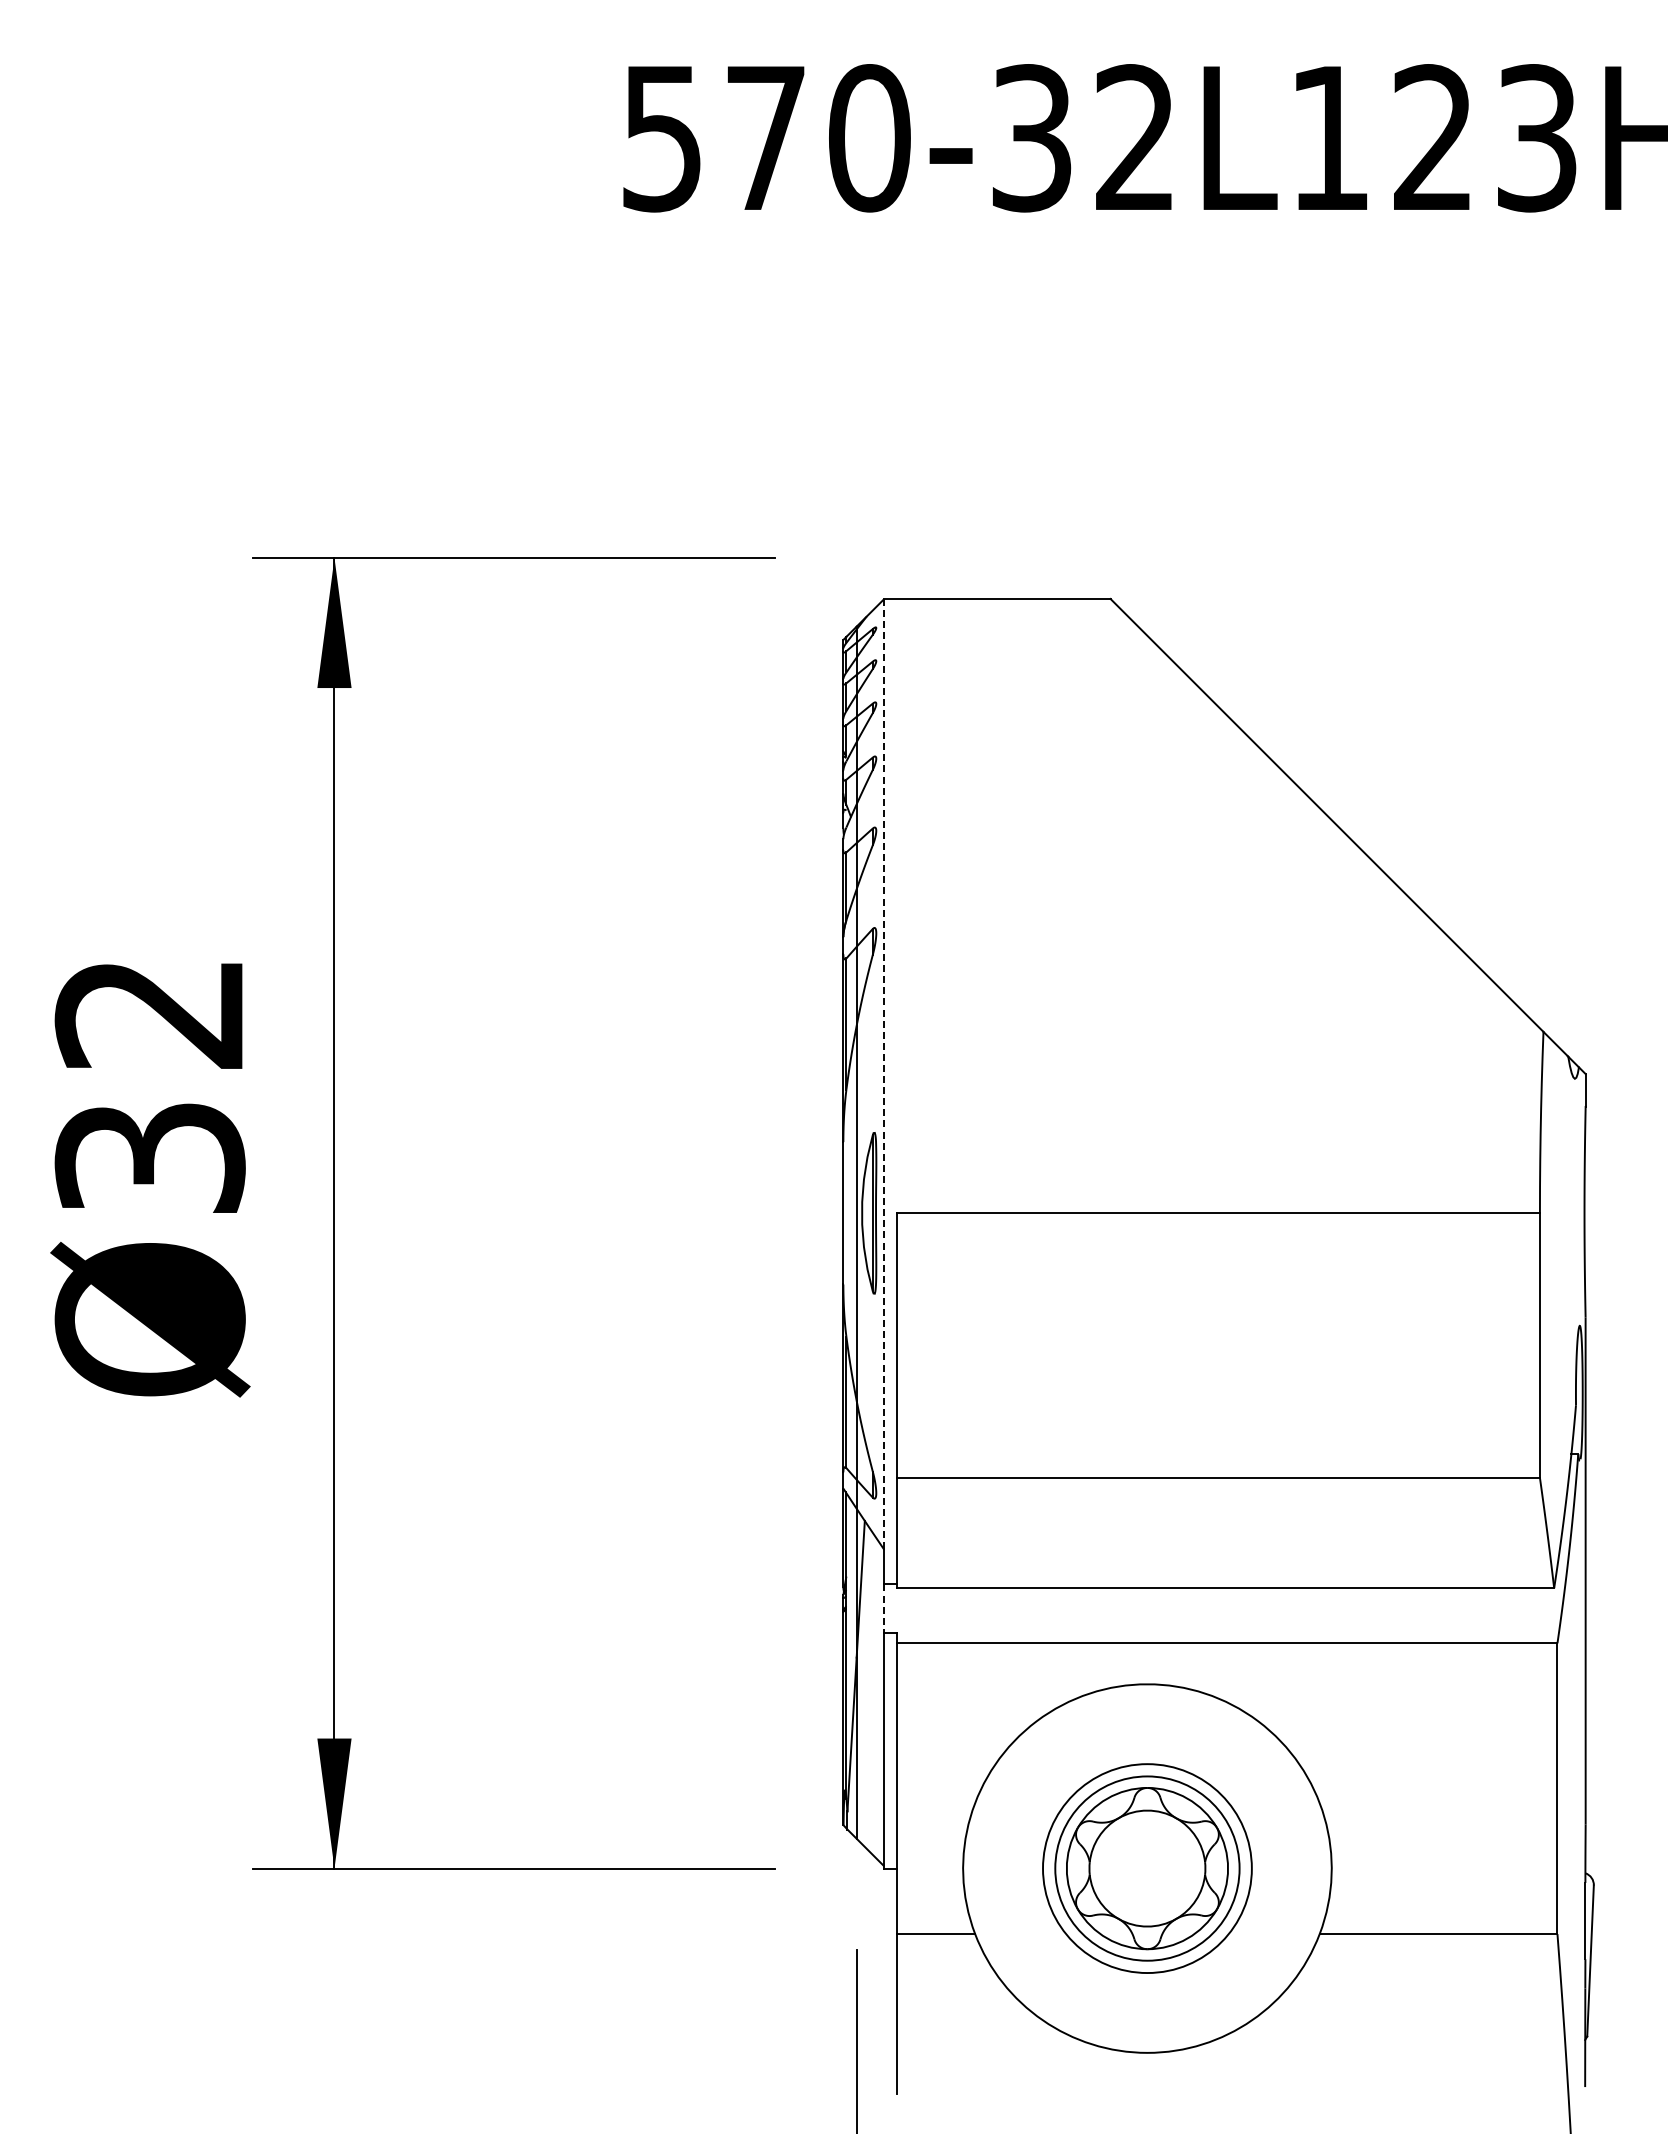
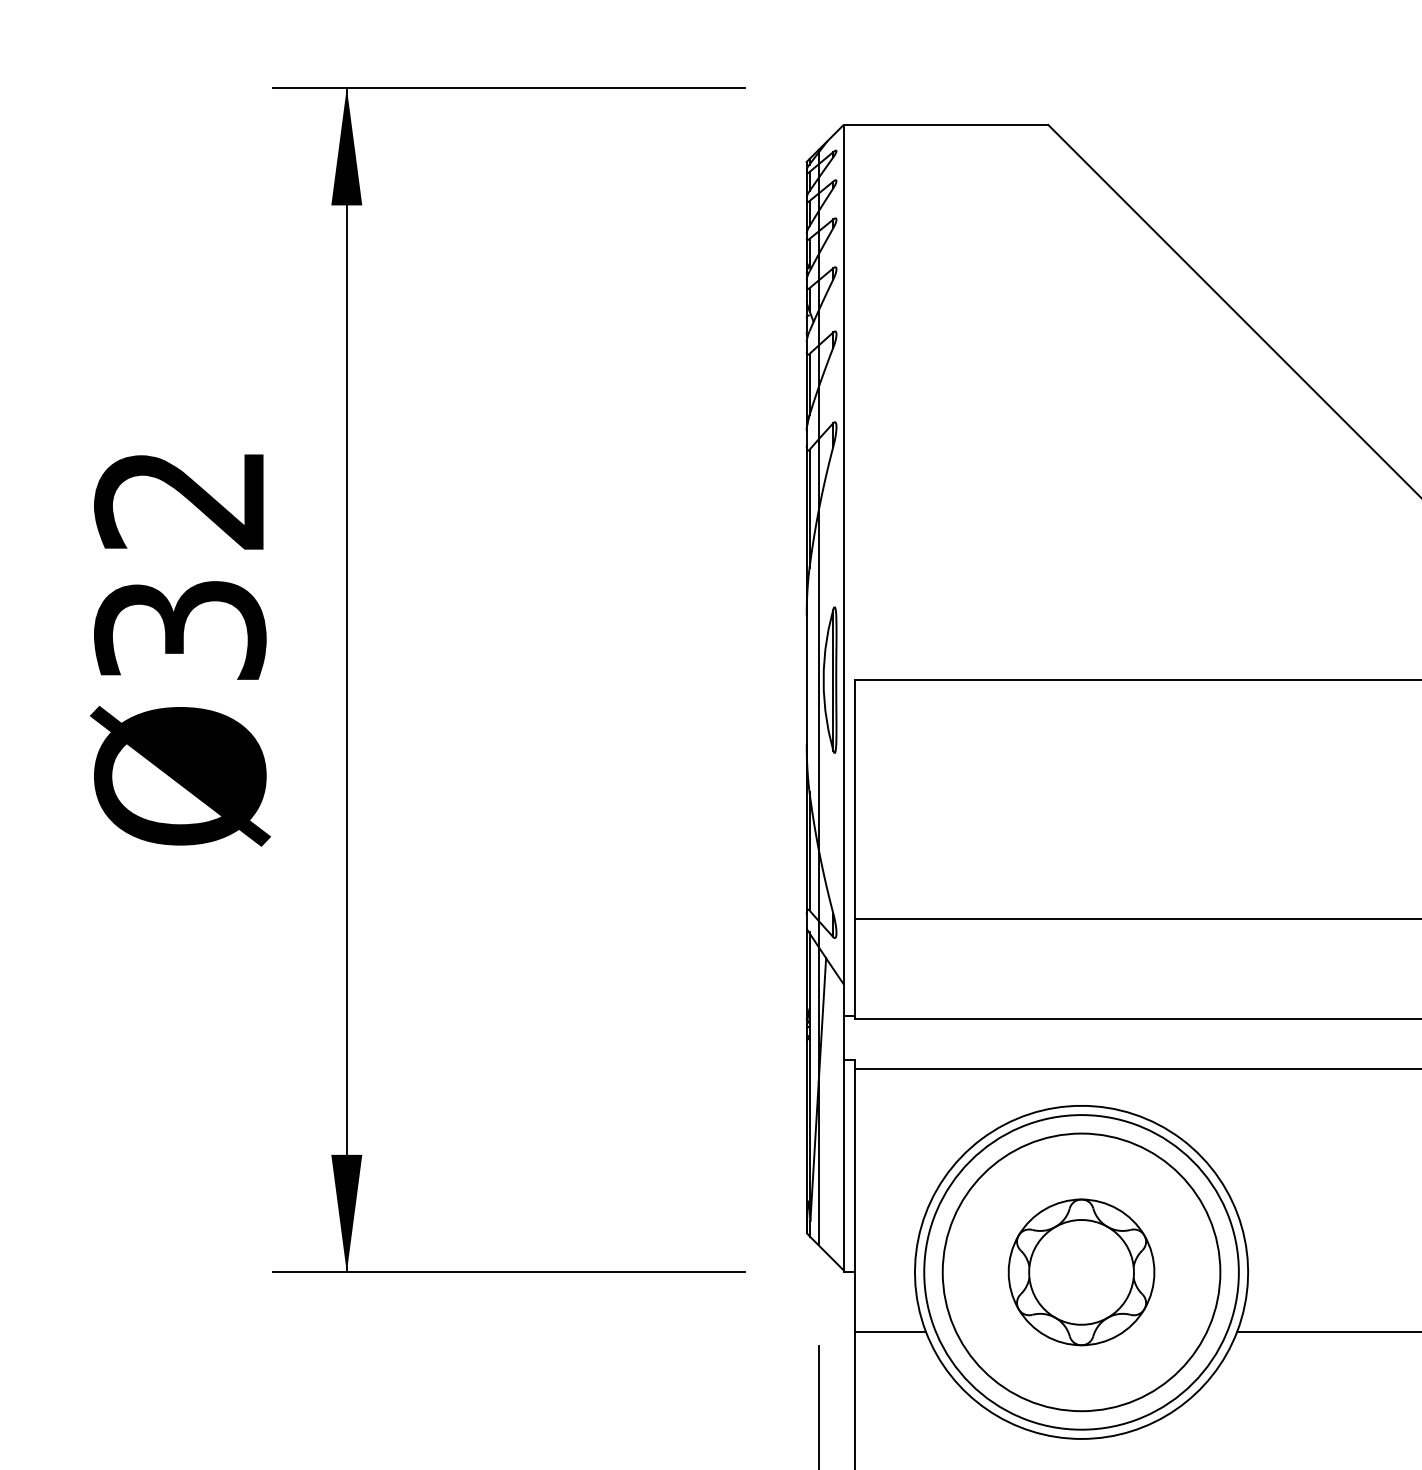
line: (884, 1074) -> (843, 554), dashed -> solid
line: (884, 1609) -> (843, 1038), dashed -> solid
circle: (1147, 1868) -> (1081, 1272), size x1.67
circle: (1147, 1868) -> (1081, 1272), size x1.67

